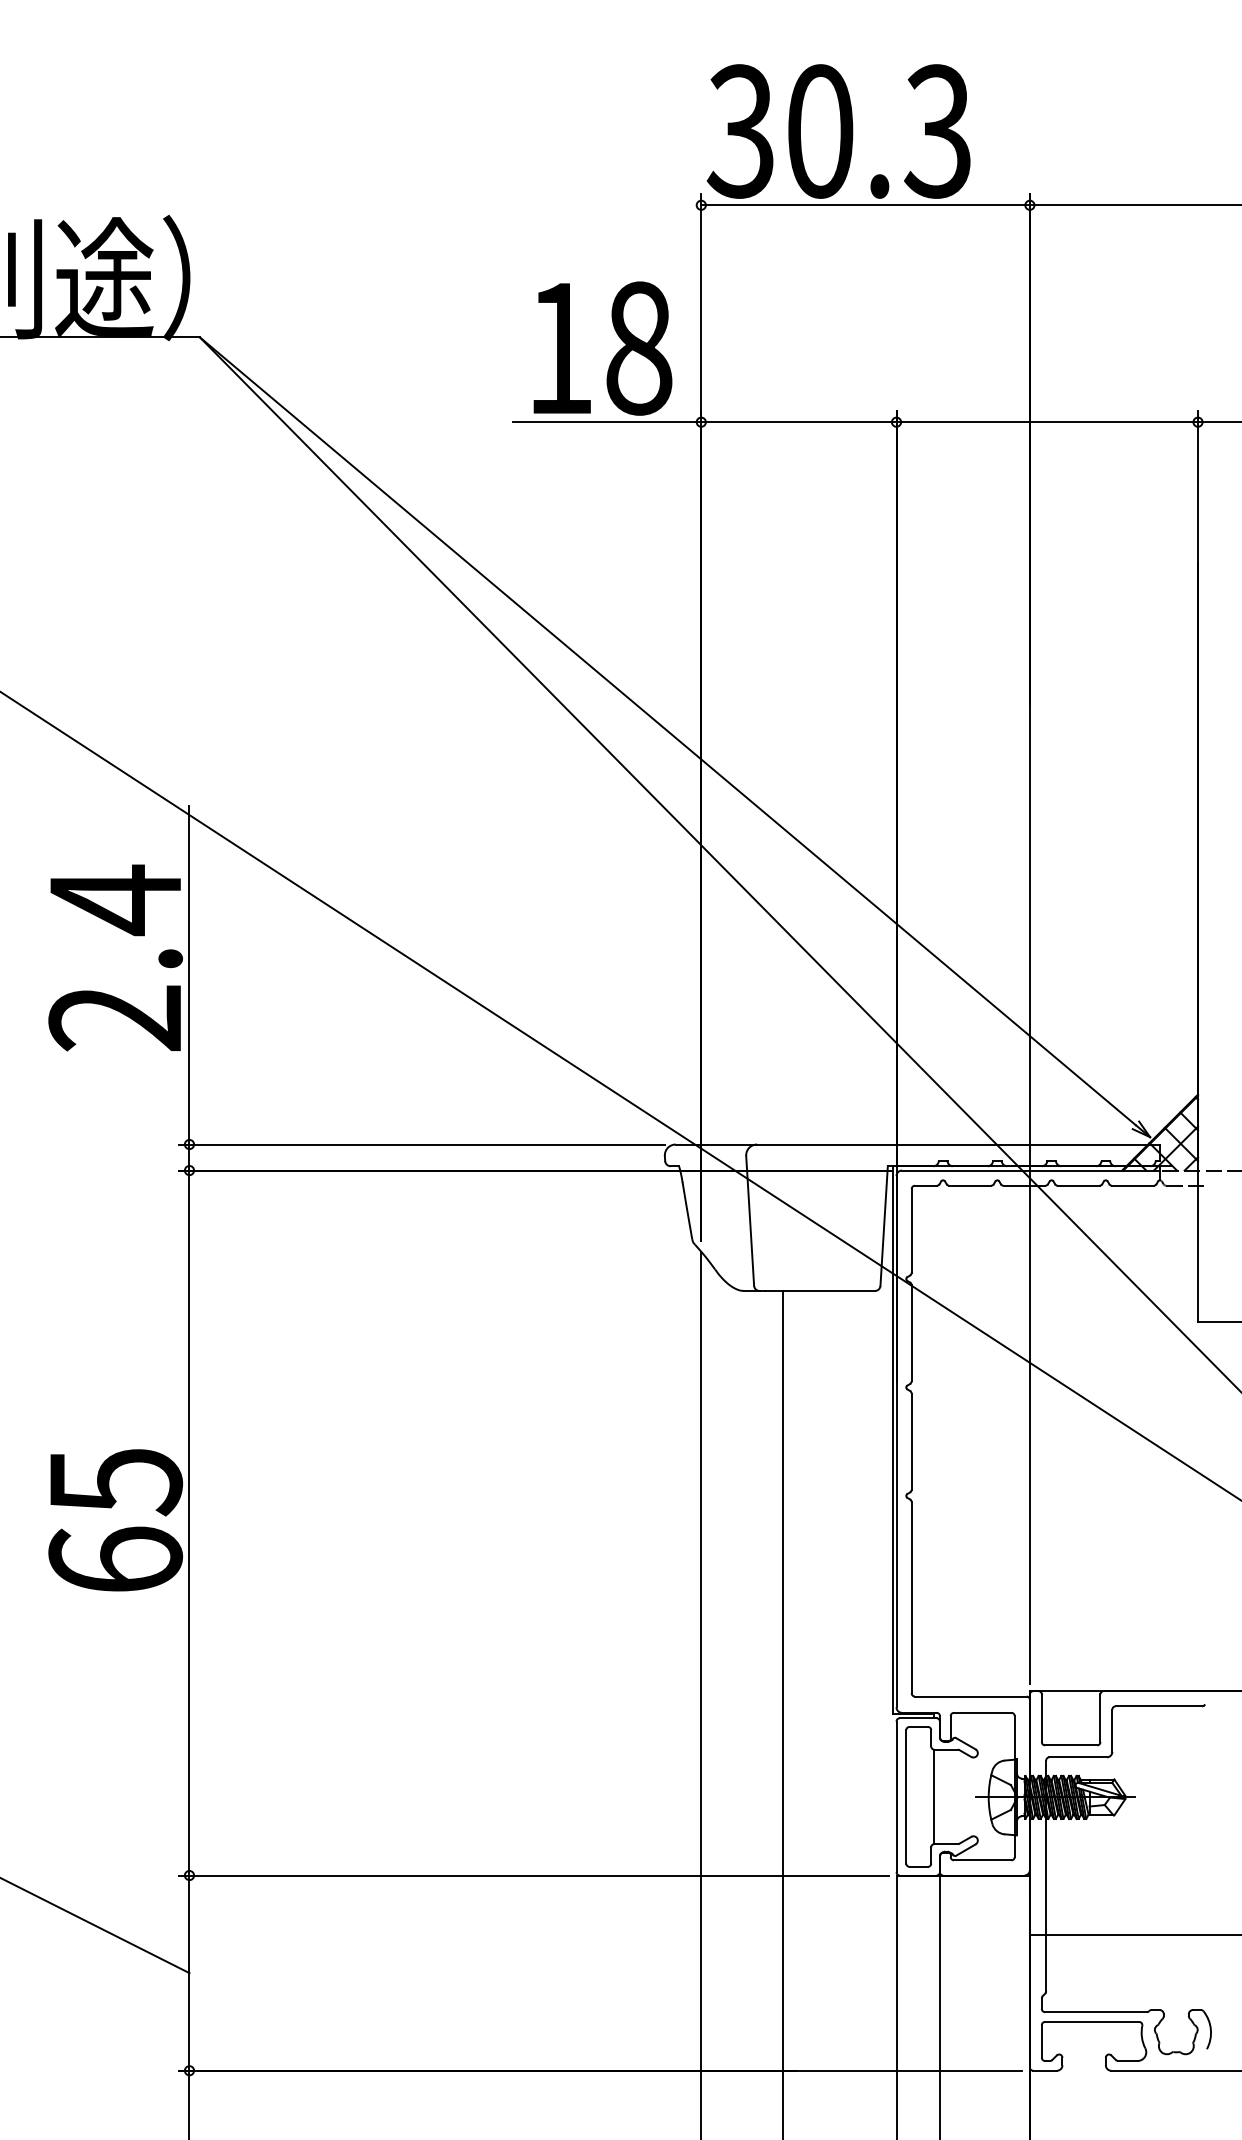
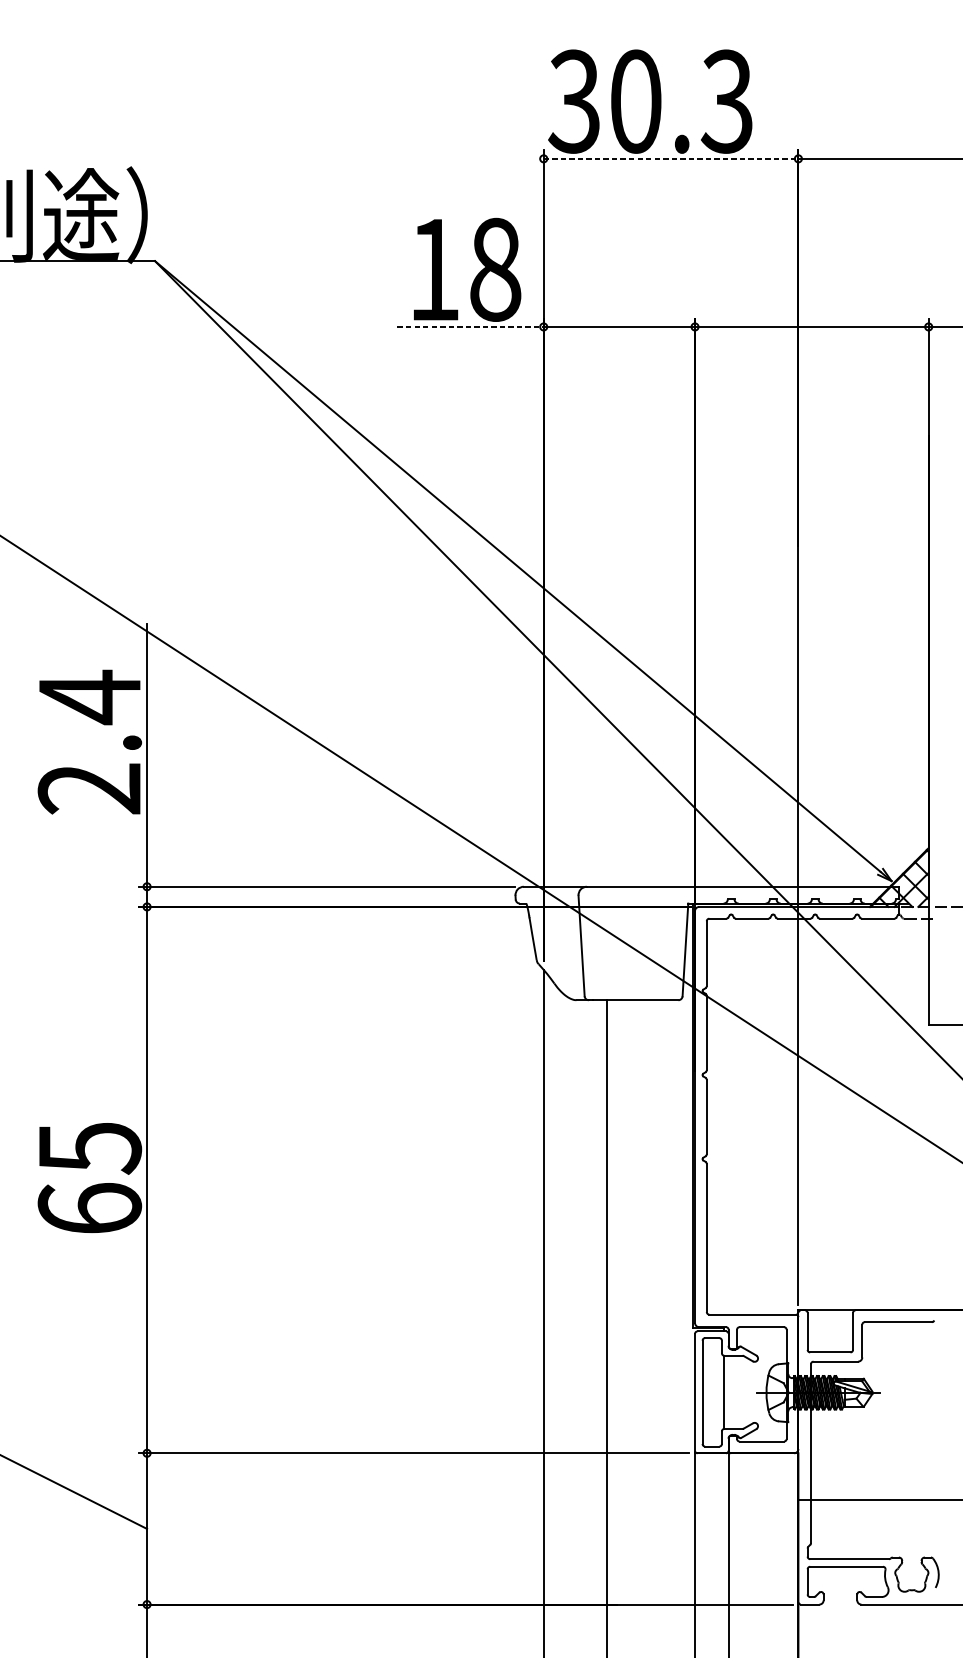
line: (866, 205) -> (671, 159), solid -> dashed
line: (607, 422) -> (471, 327), solid -> dashed

